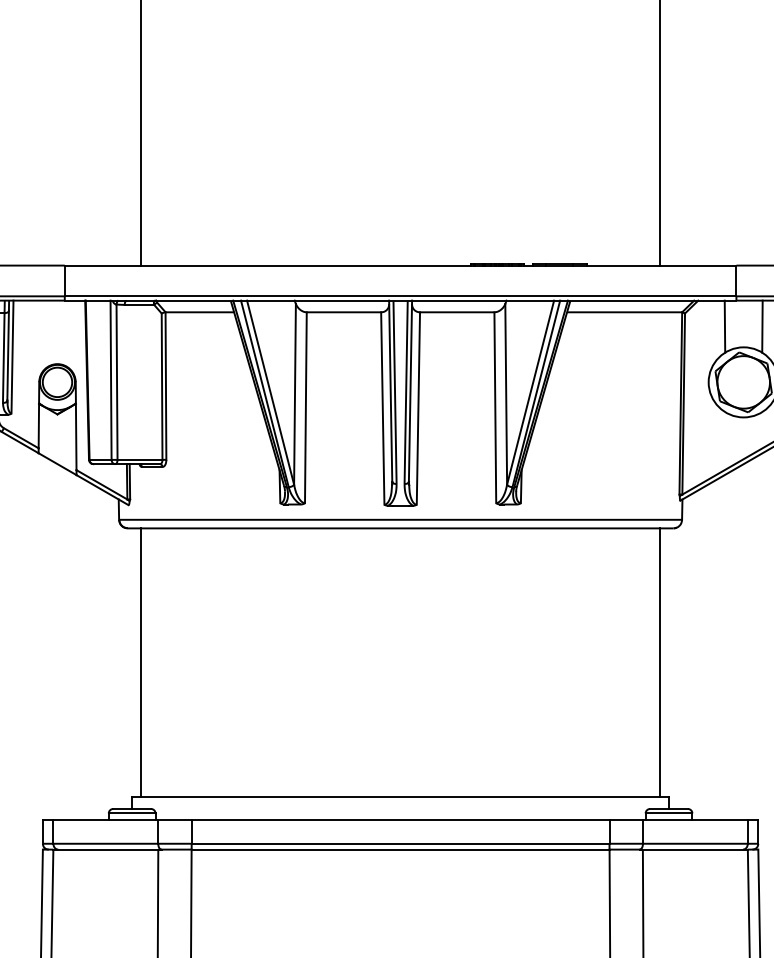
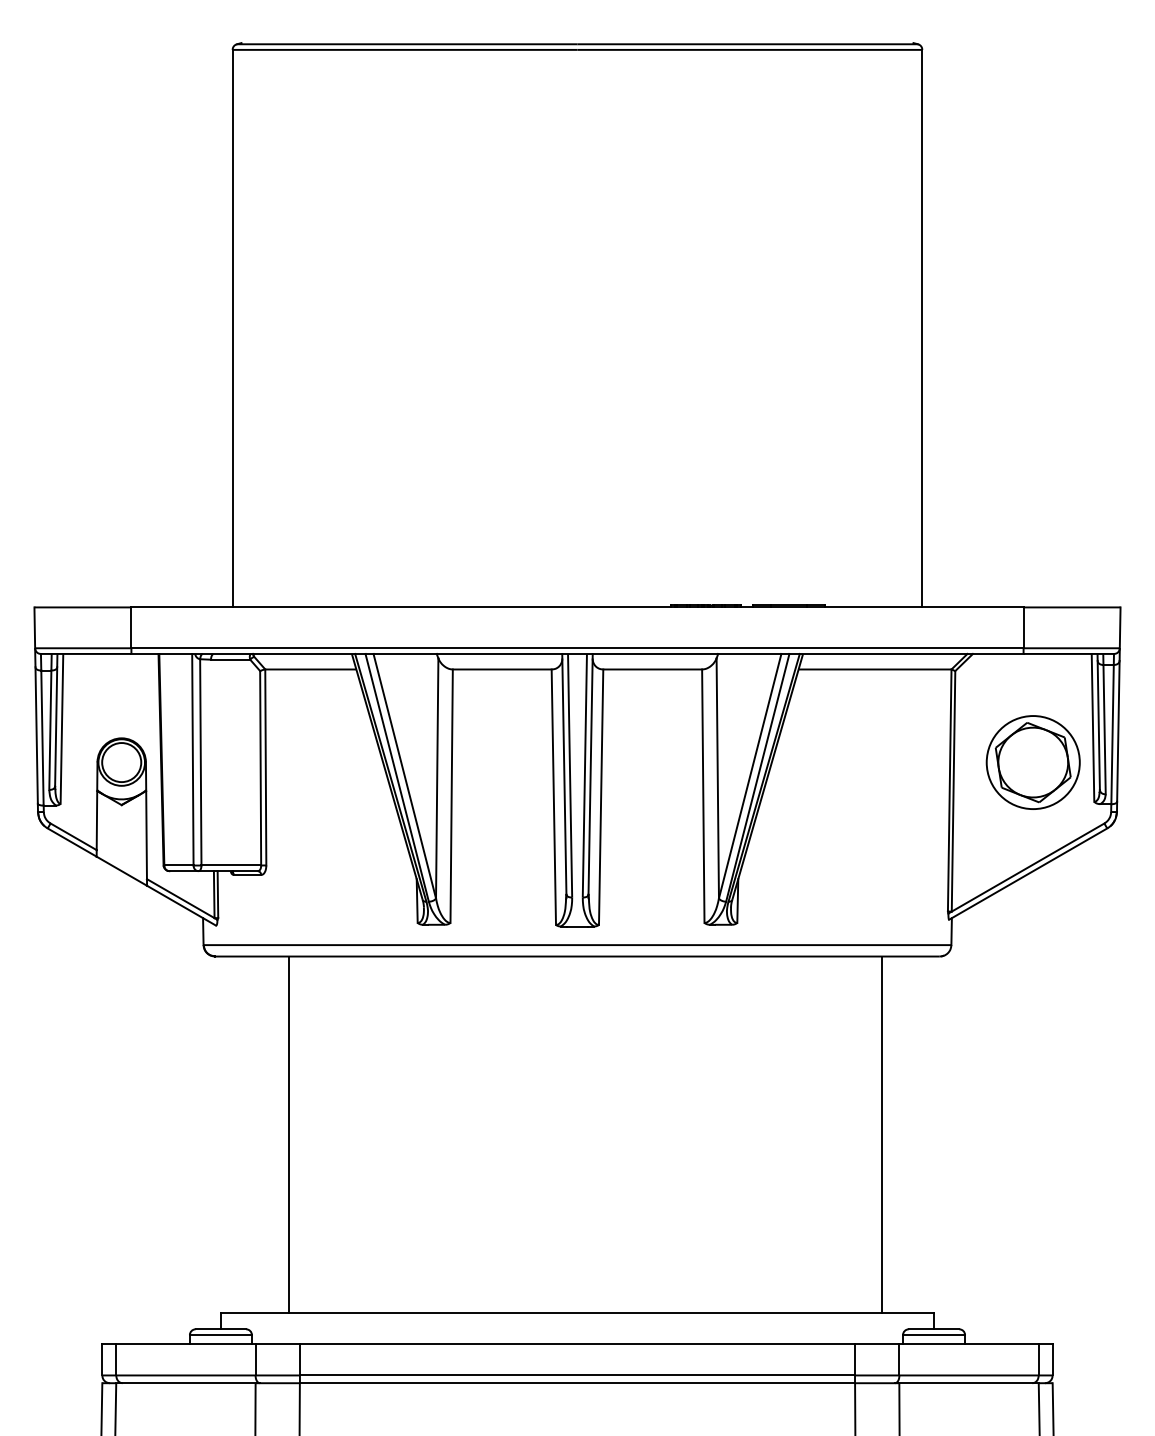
line: (725, 326) -> (1008, 688), removed
line: (761, 326) -> (1057, 688), removed
line: (140, 662) -> (288, 1134), moved
line: (660, 662) -> (882, 1134), moved

